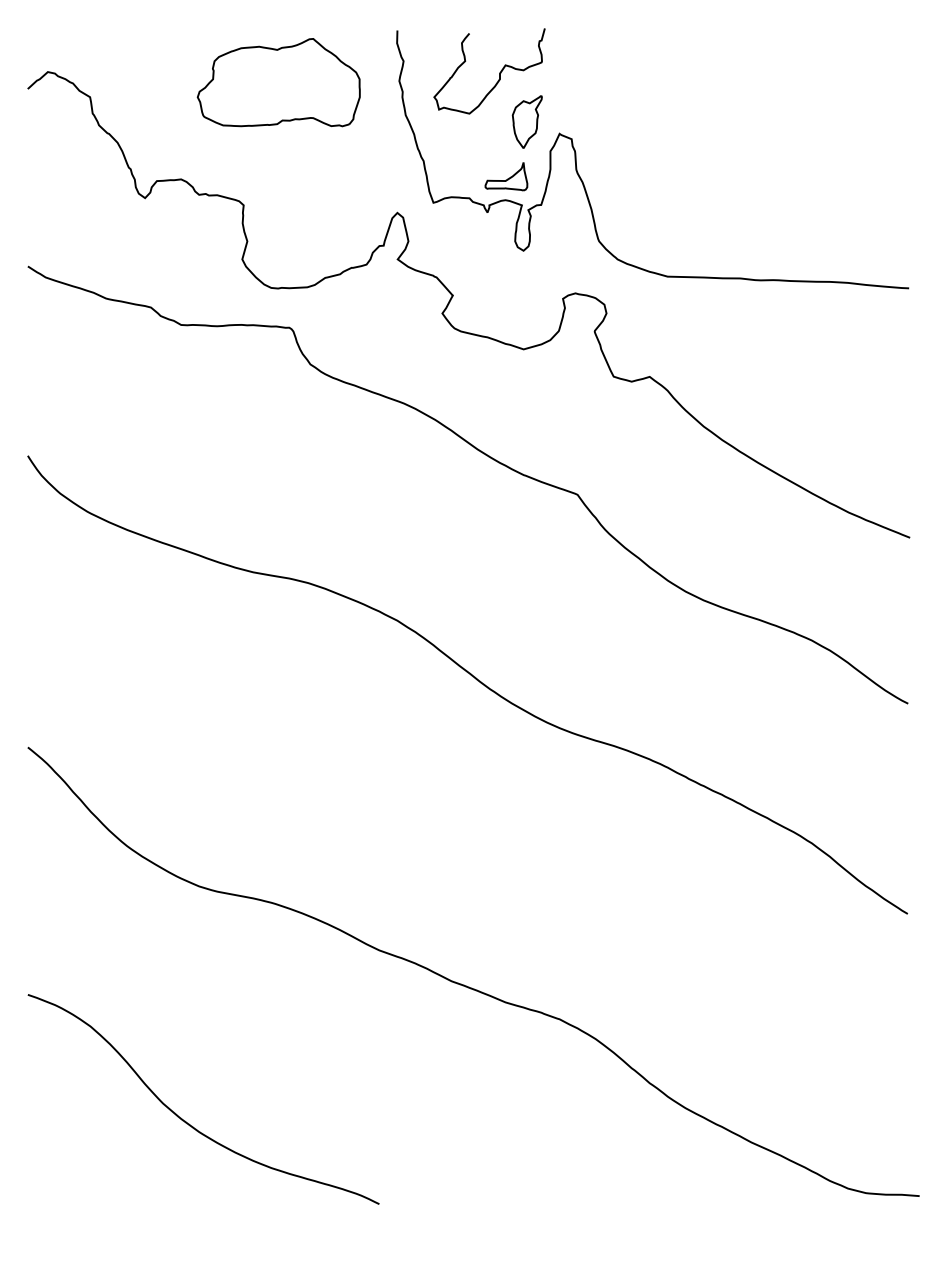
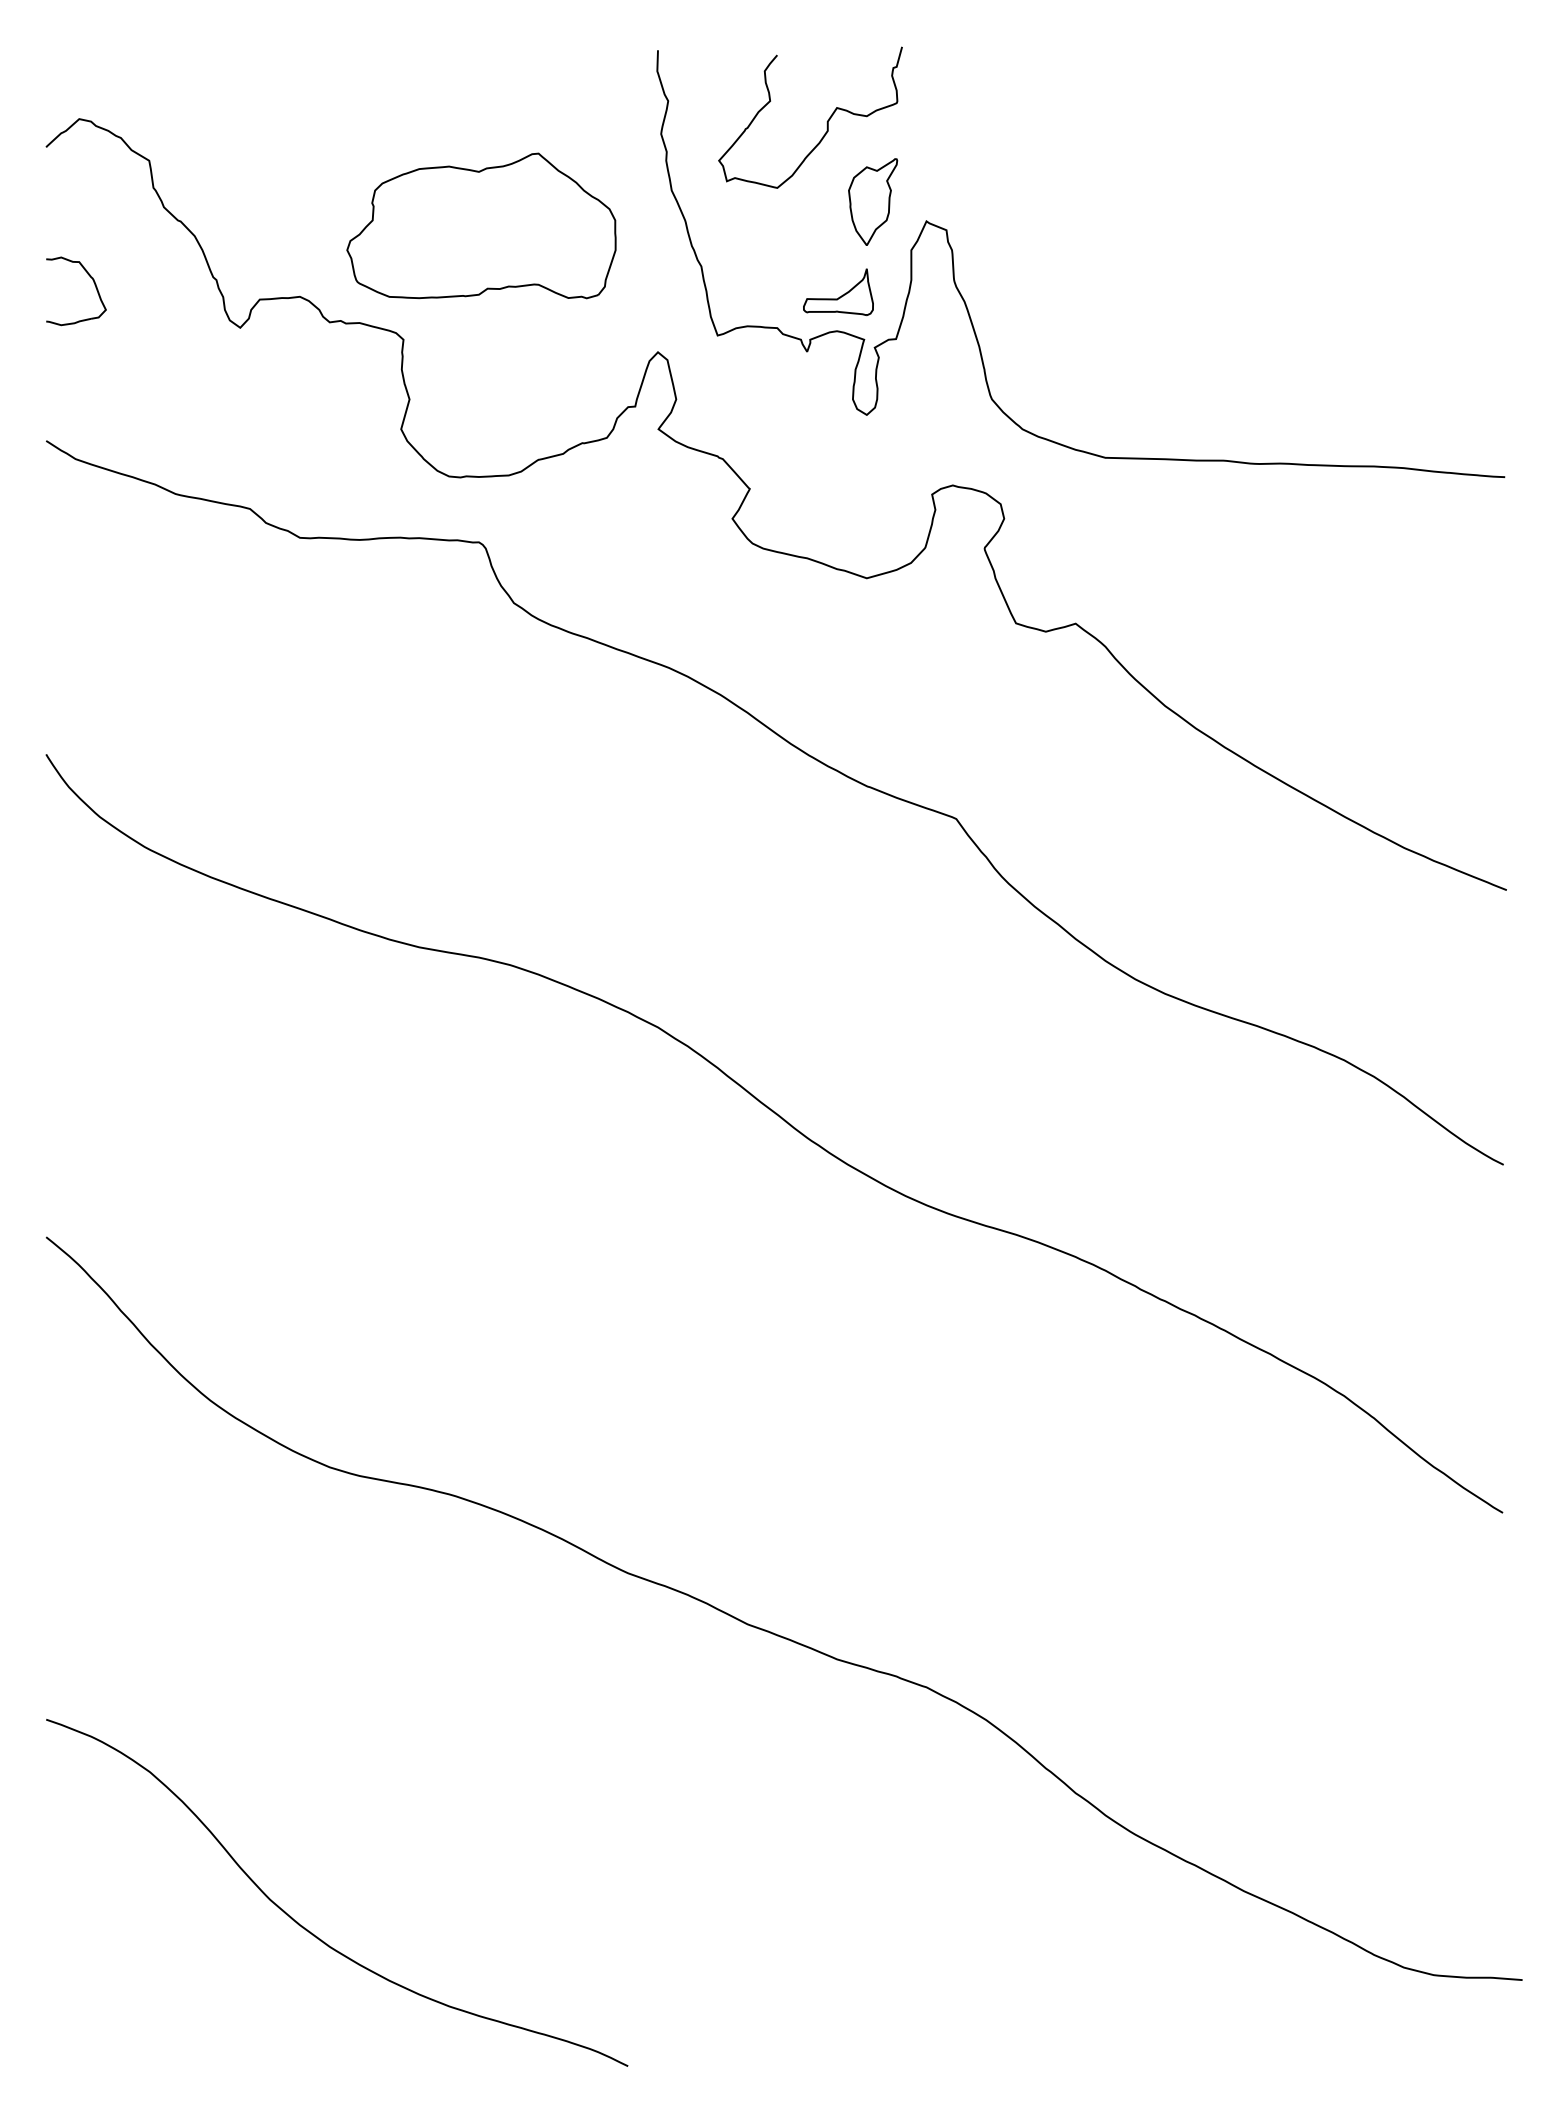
part: (278, 82) -> (480, 225), moved
part: (56, 172) -> (93, 285), added
curve: (185, 1120) -> (307, 1927), moved

